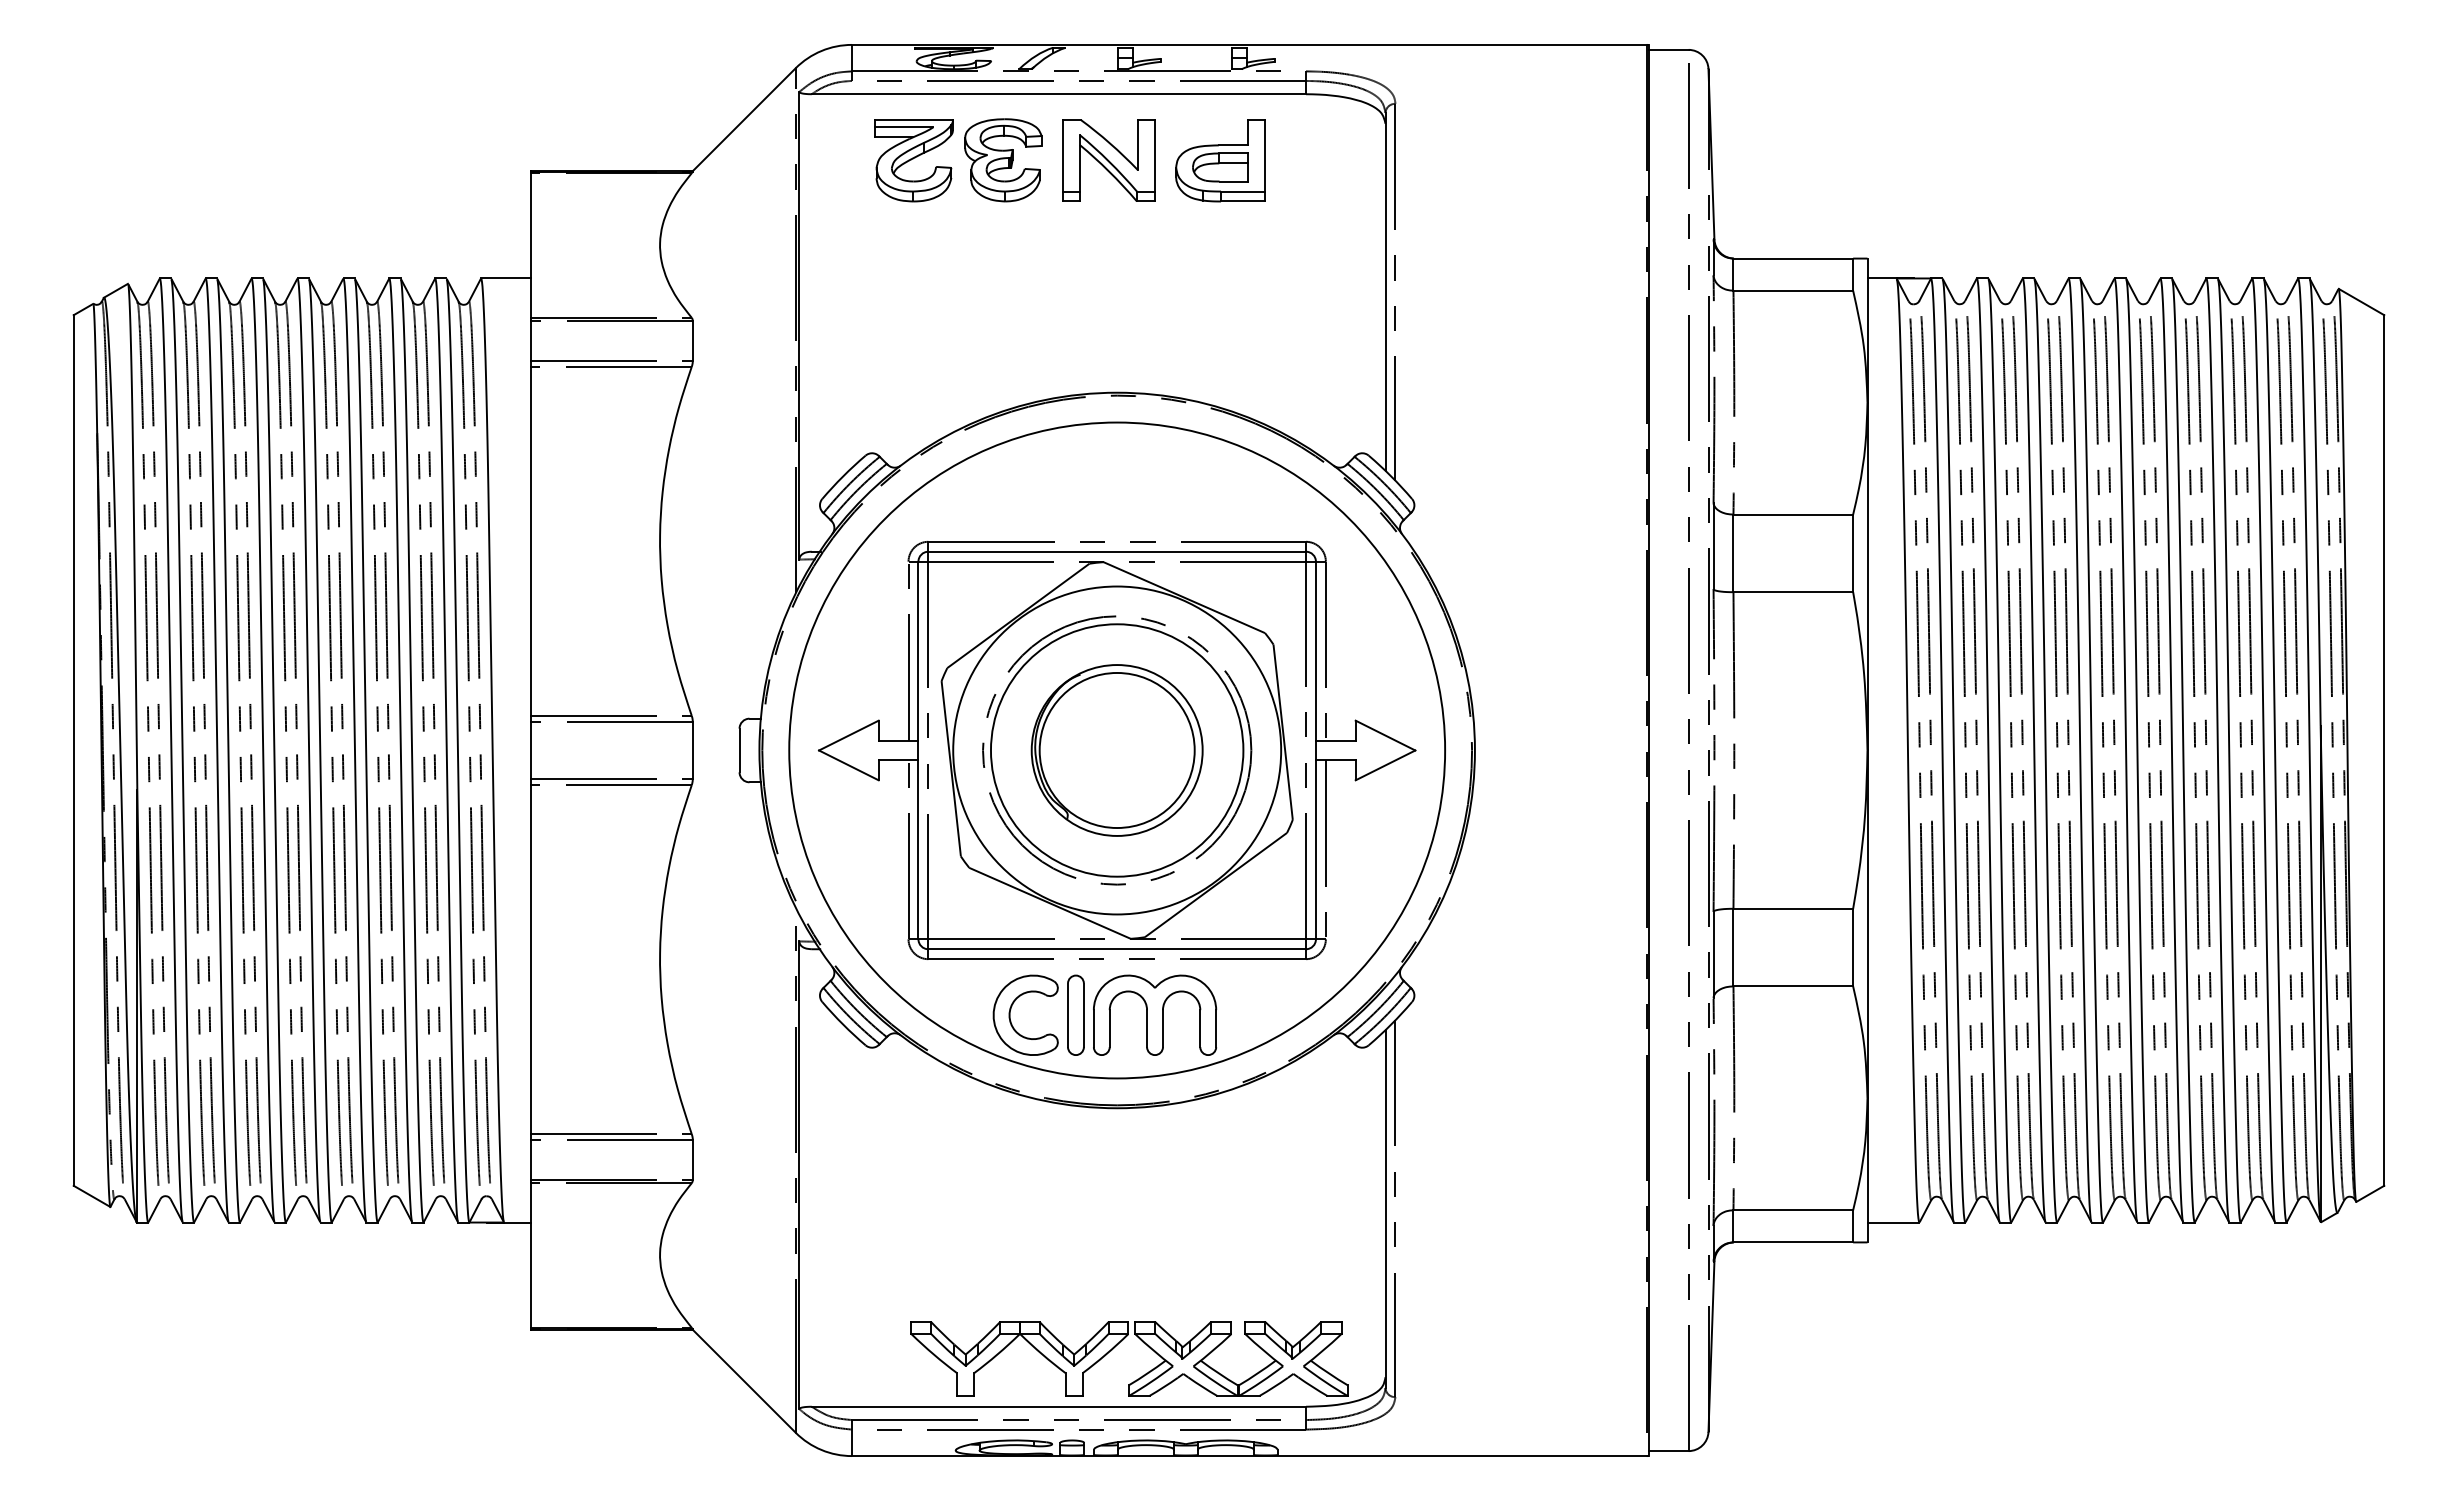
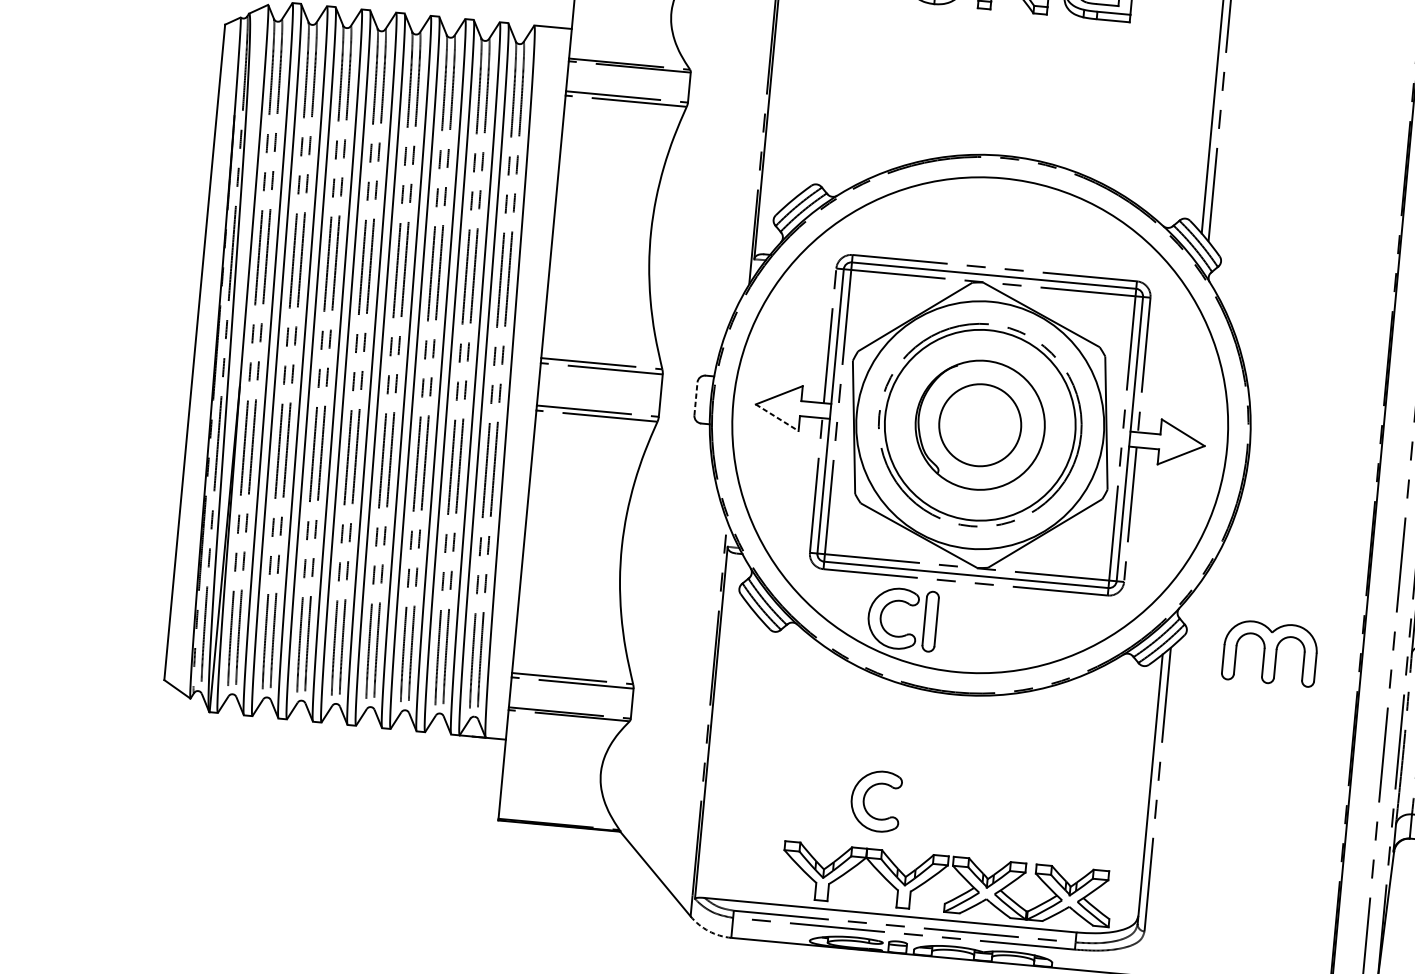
line: (739, 750) -> (695, 398), solid -> dashed
circle: (1116, 750) -> (979, 425), size x0.7
line: (849, 765) -> (777, 417), solid -> dashed
part: (1155, 1014) -> (1270, 652), moved
part: (1011, 1252) -> (865, 795), added
arc: (821, 1450) -> (708, 931), solid -> dashed

